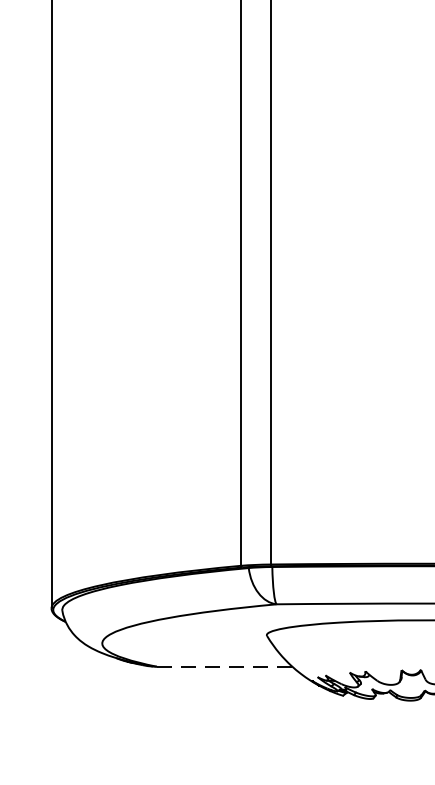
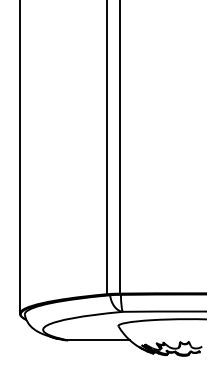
line: (225, 666) -> (99, 340), dashed -> solid

